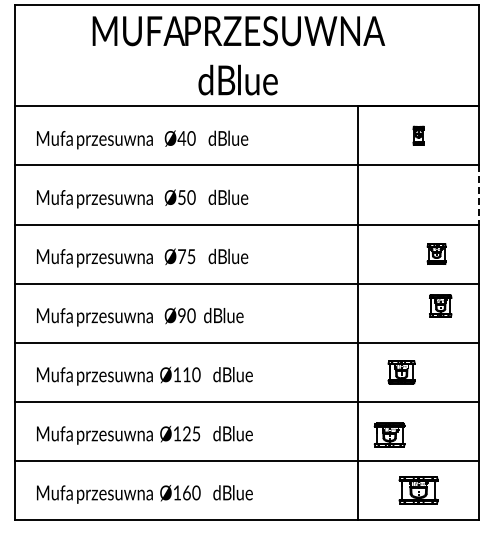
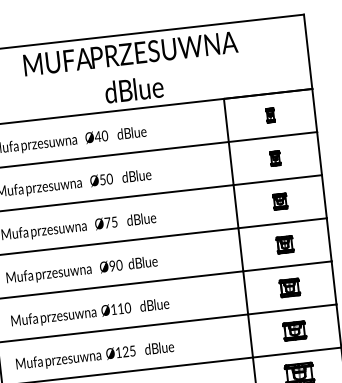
part: (418, 194) -> (275, 158), added
line: (479, 195) -> (319, 153), dashed -> solid
part: (436, 253) -> (280, 201), moved
part: (440, 305) -> (284, 244), moved
part: (401, 372) -> (289, 288), moved
part: (389, 434) -> (294, 330), moved

